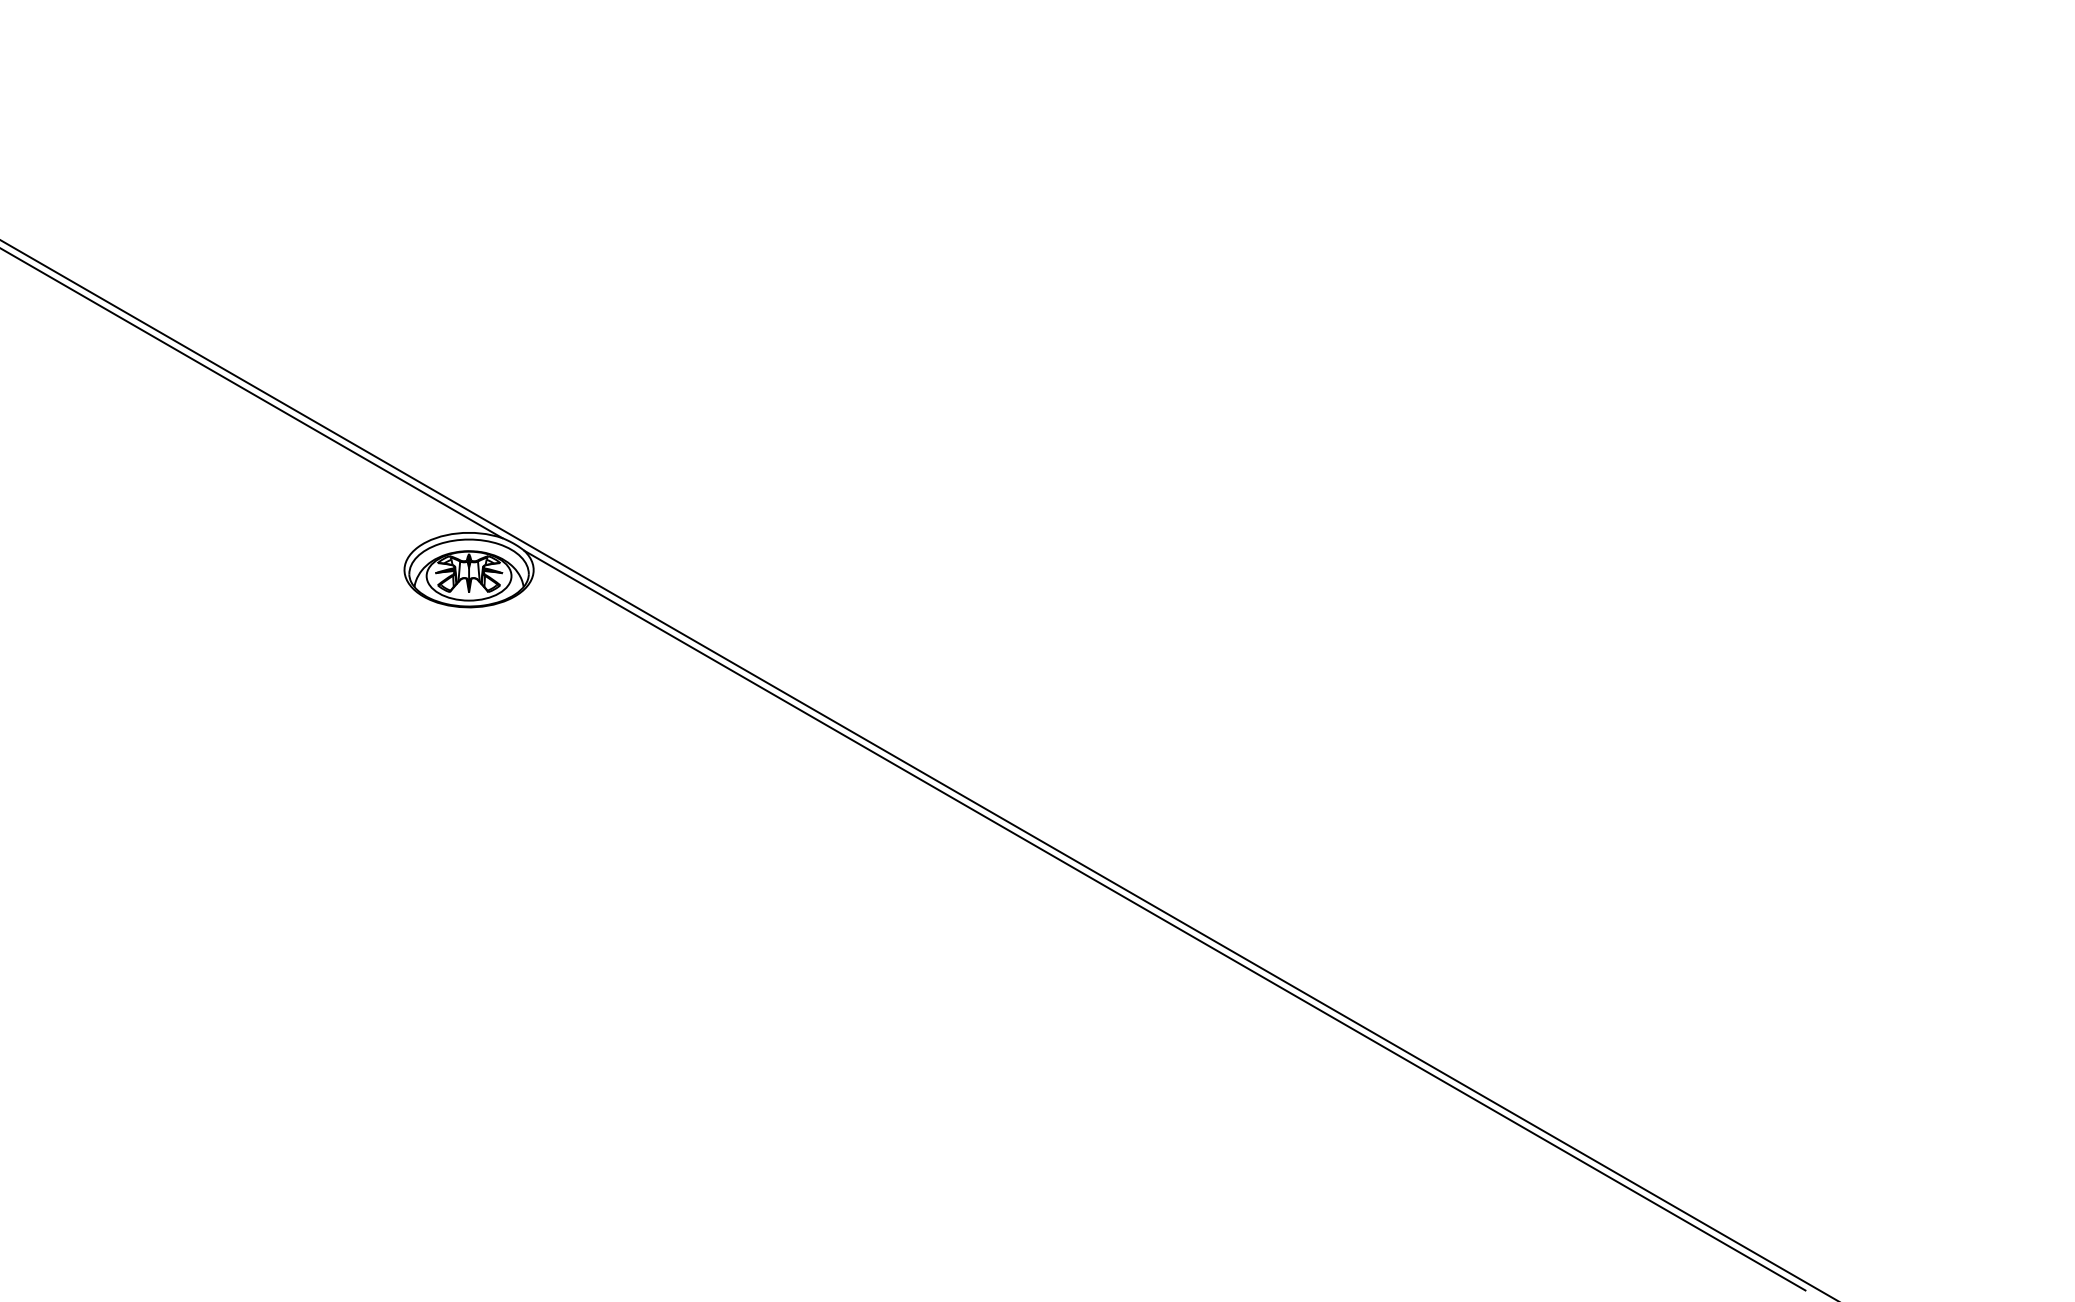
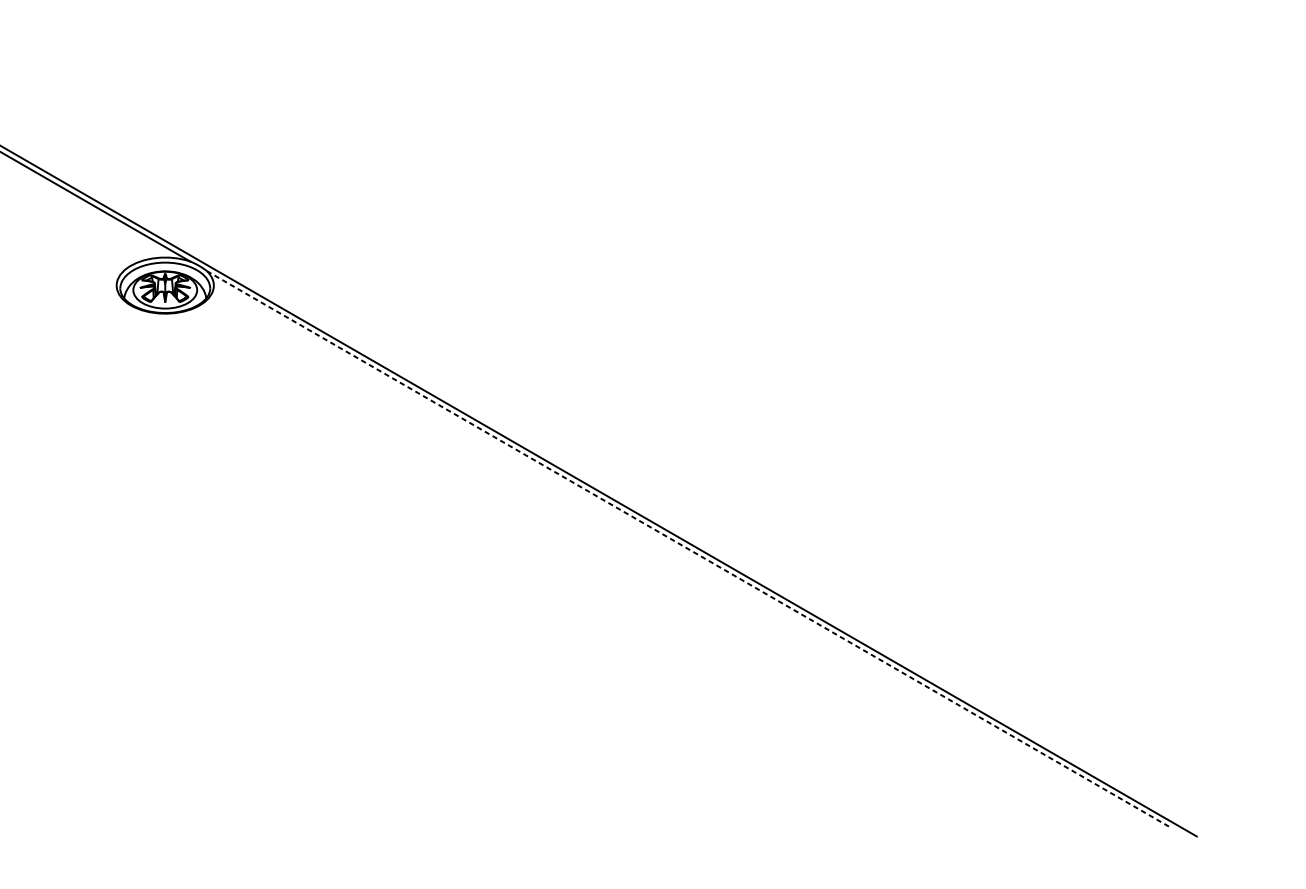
line: (1164, 920) -> (688, 549), solid -> dashed

